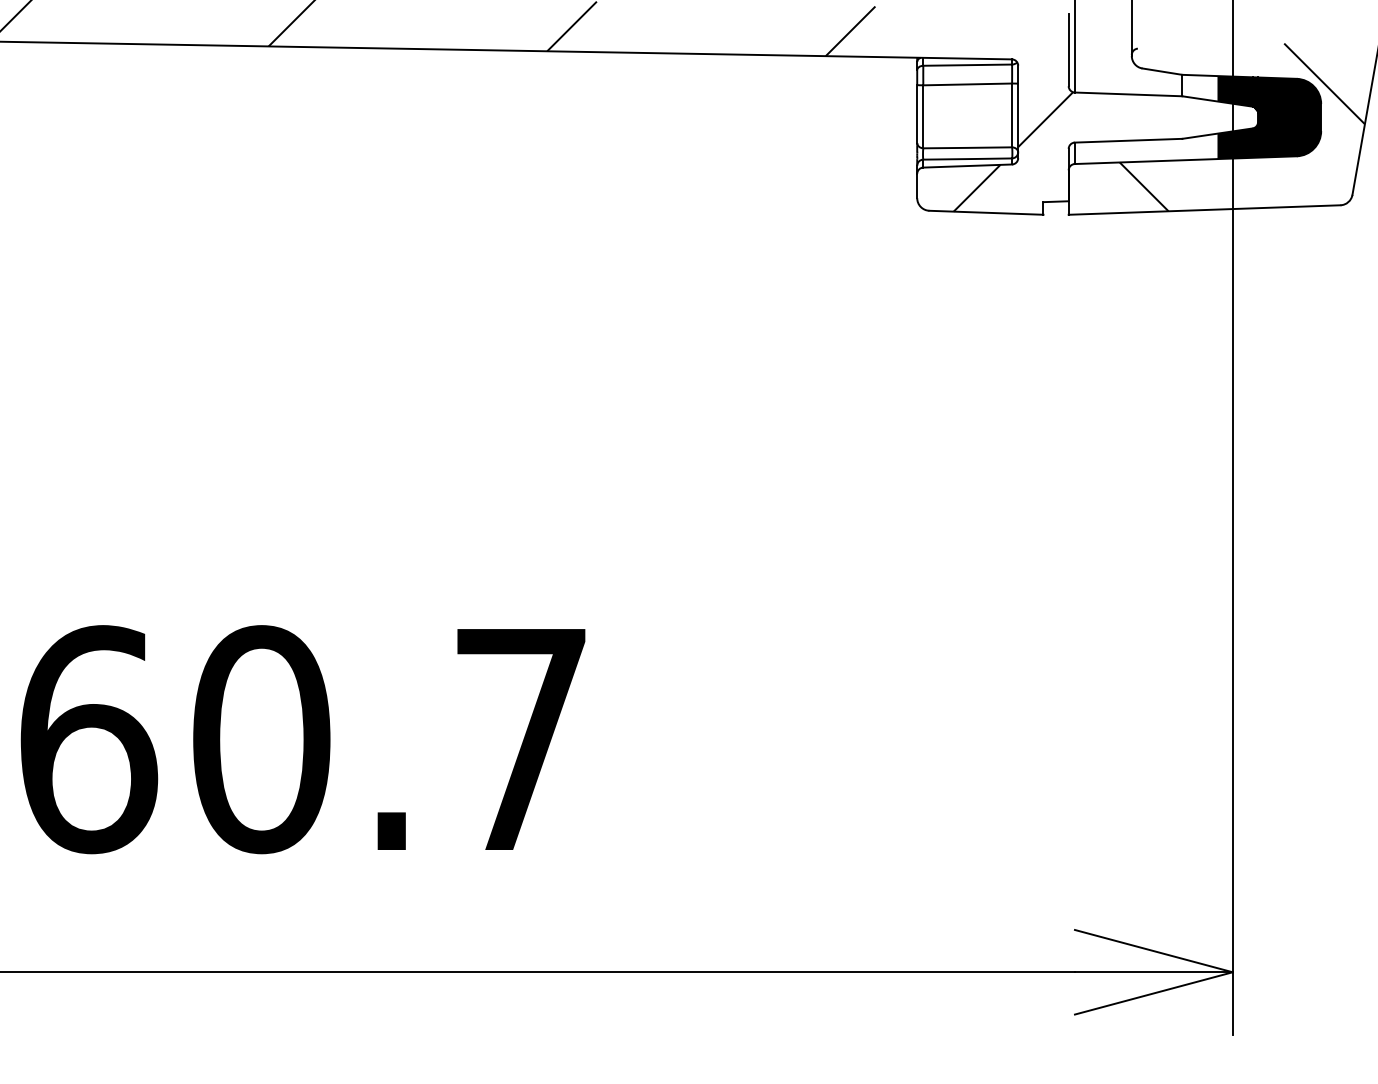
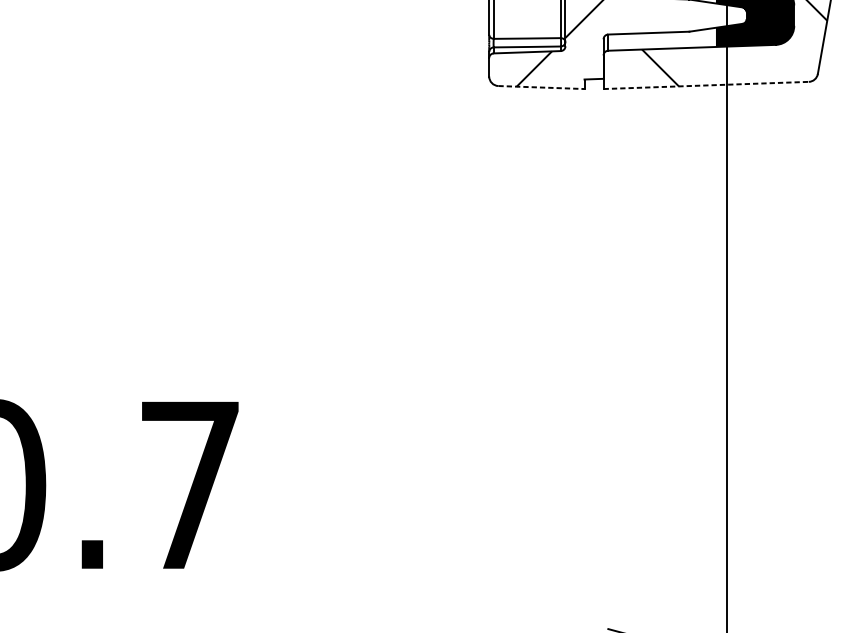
line: (1204, 210) -> (706, 85), solid -> dashed
line: (986, 212) -> (541, 87), solid -> dashed

